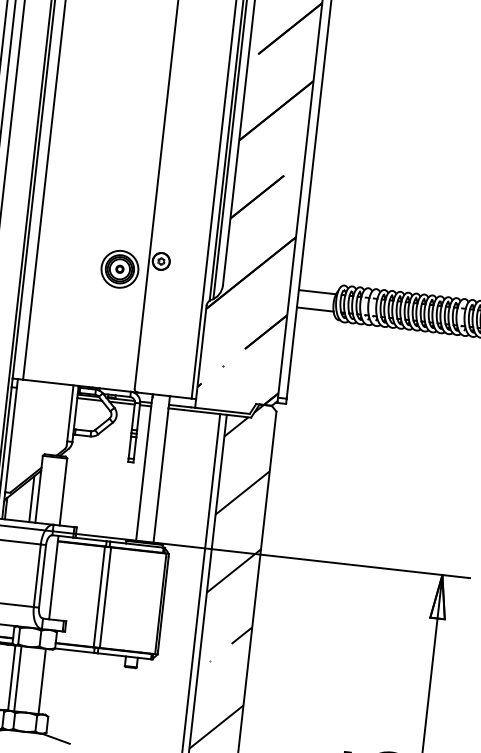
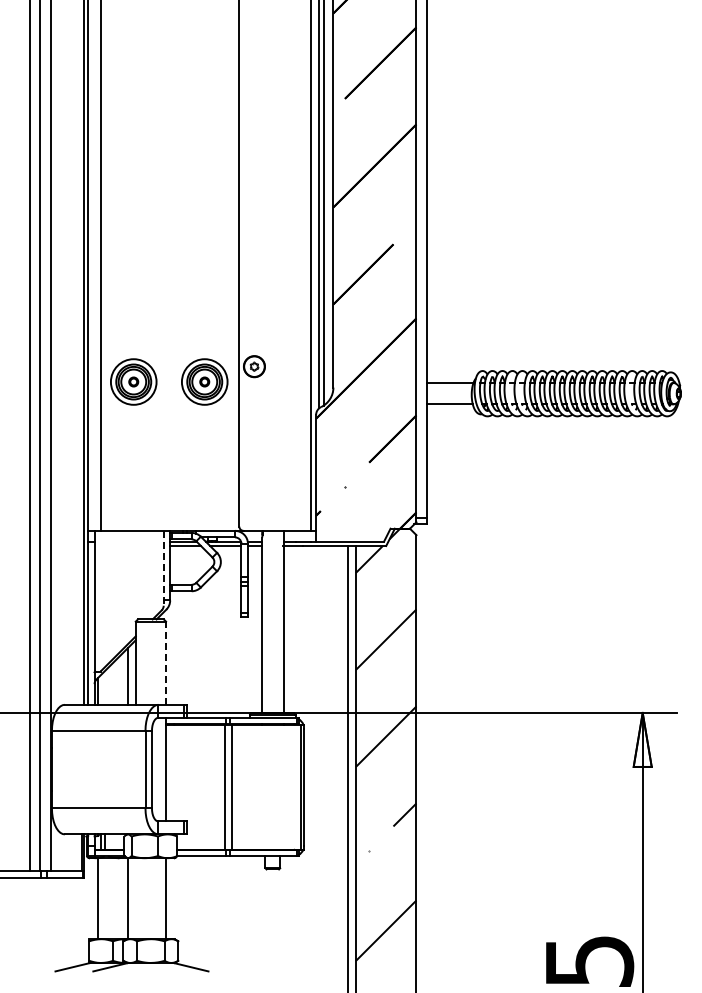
part: (62, 262) -> (133, 381), added
line: (69, 415) -> (163, 568), solid -> dashed
line: (63, 492) -> (166, 663), solid -> dashed
line: (17, 678) -> (135, 898), removed

